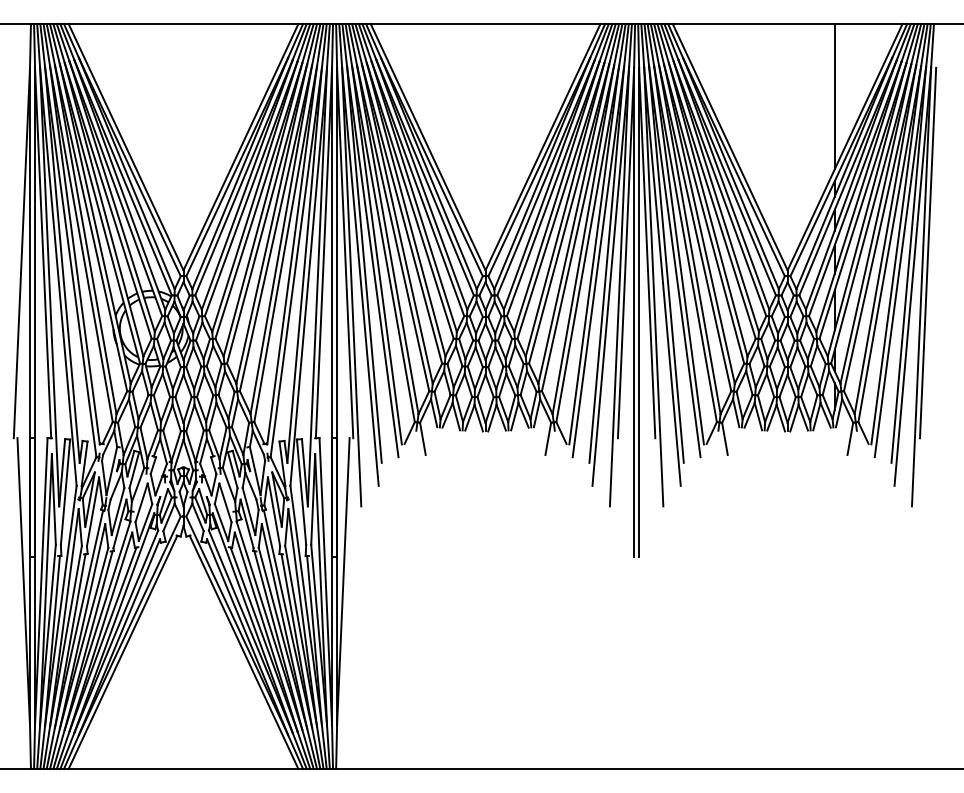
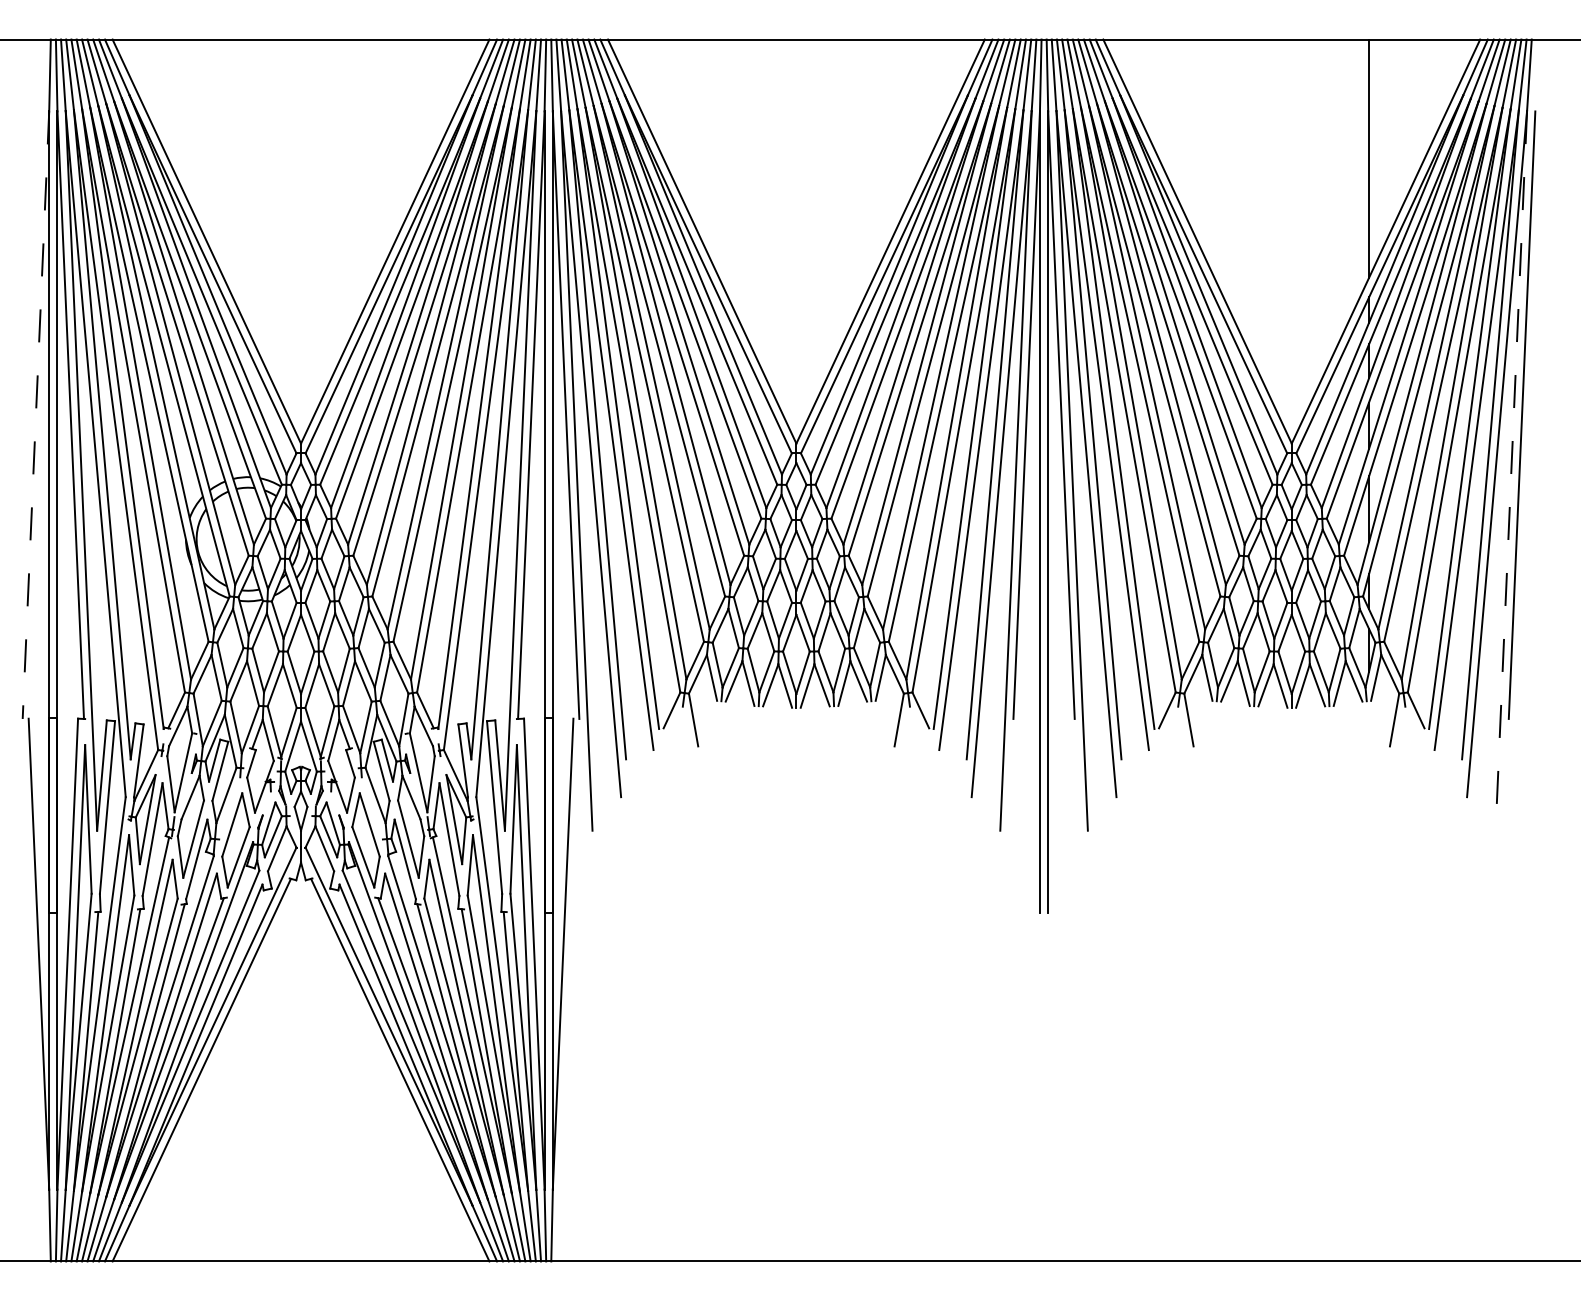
line: (21, 253) -> (35, 415), solid -> dashed
line: (921, 286) -> (1511, 470), solid -> dashed

